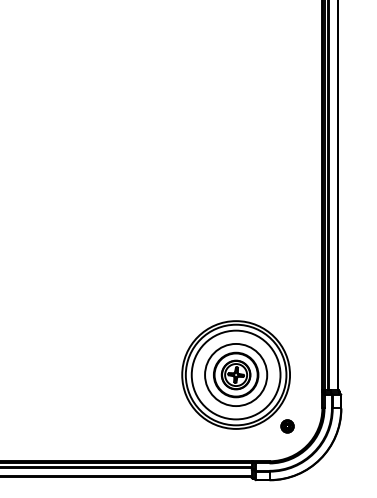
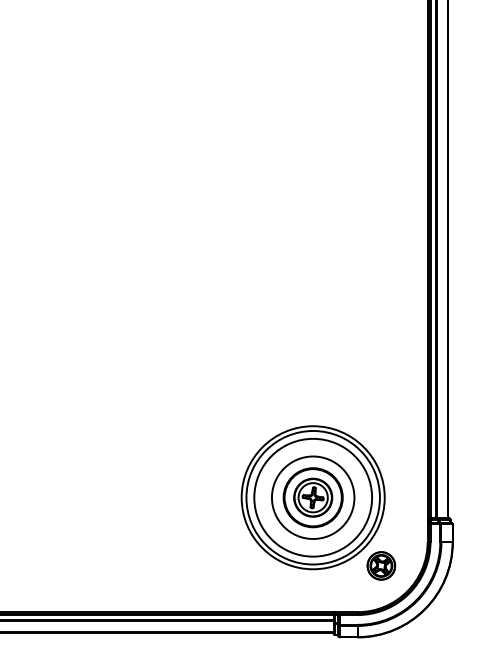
part: (287, 426) -> (381, 565), size x1.67

